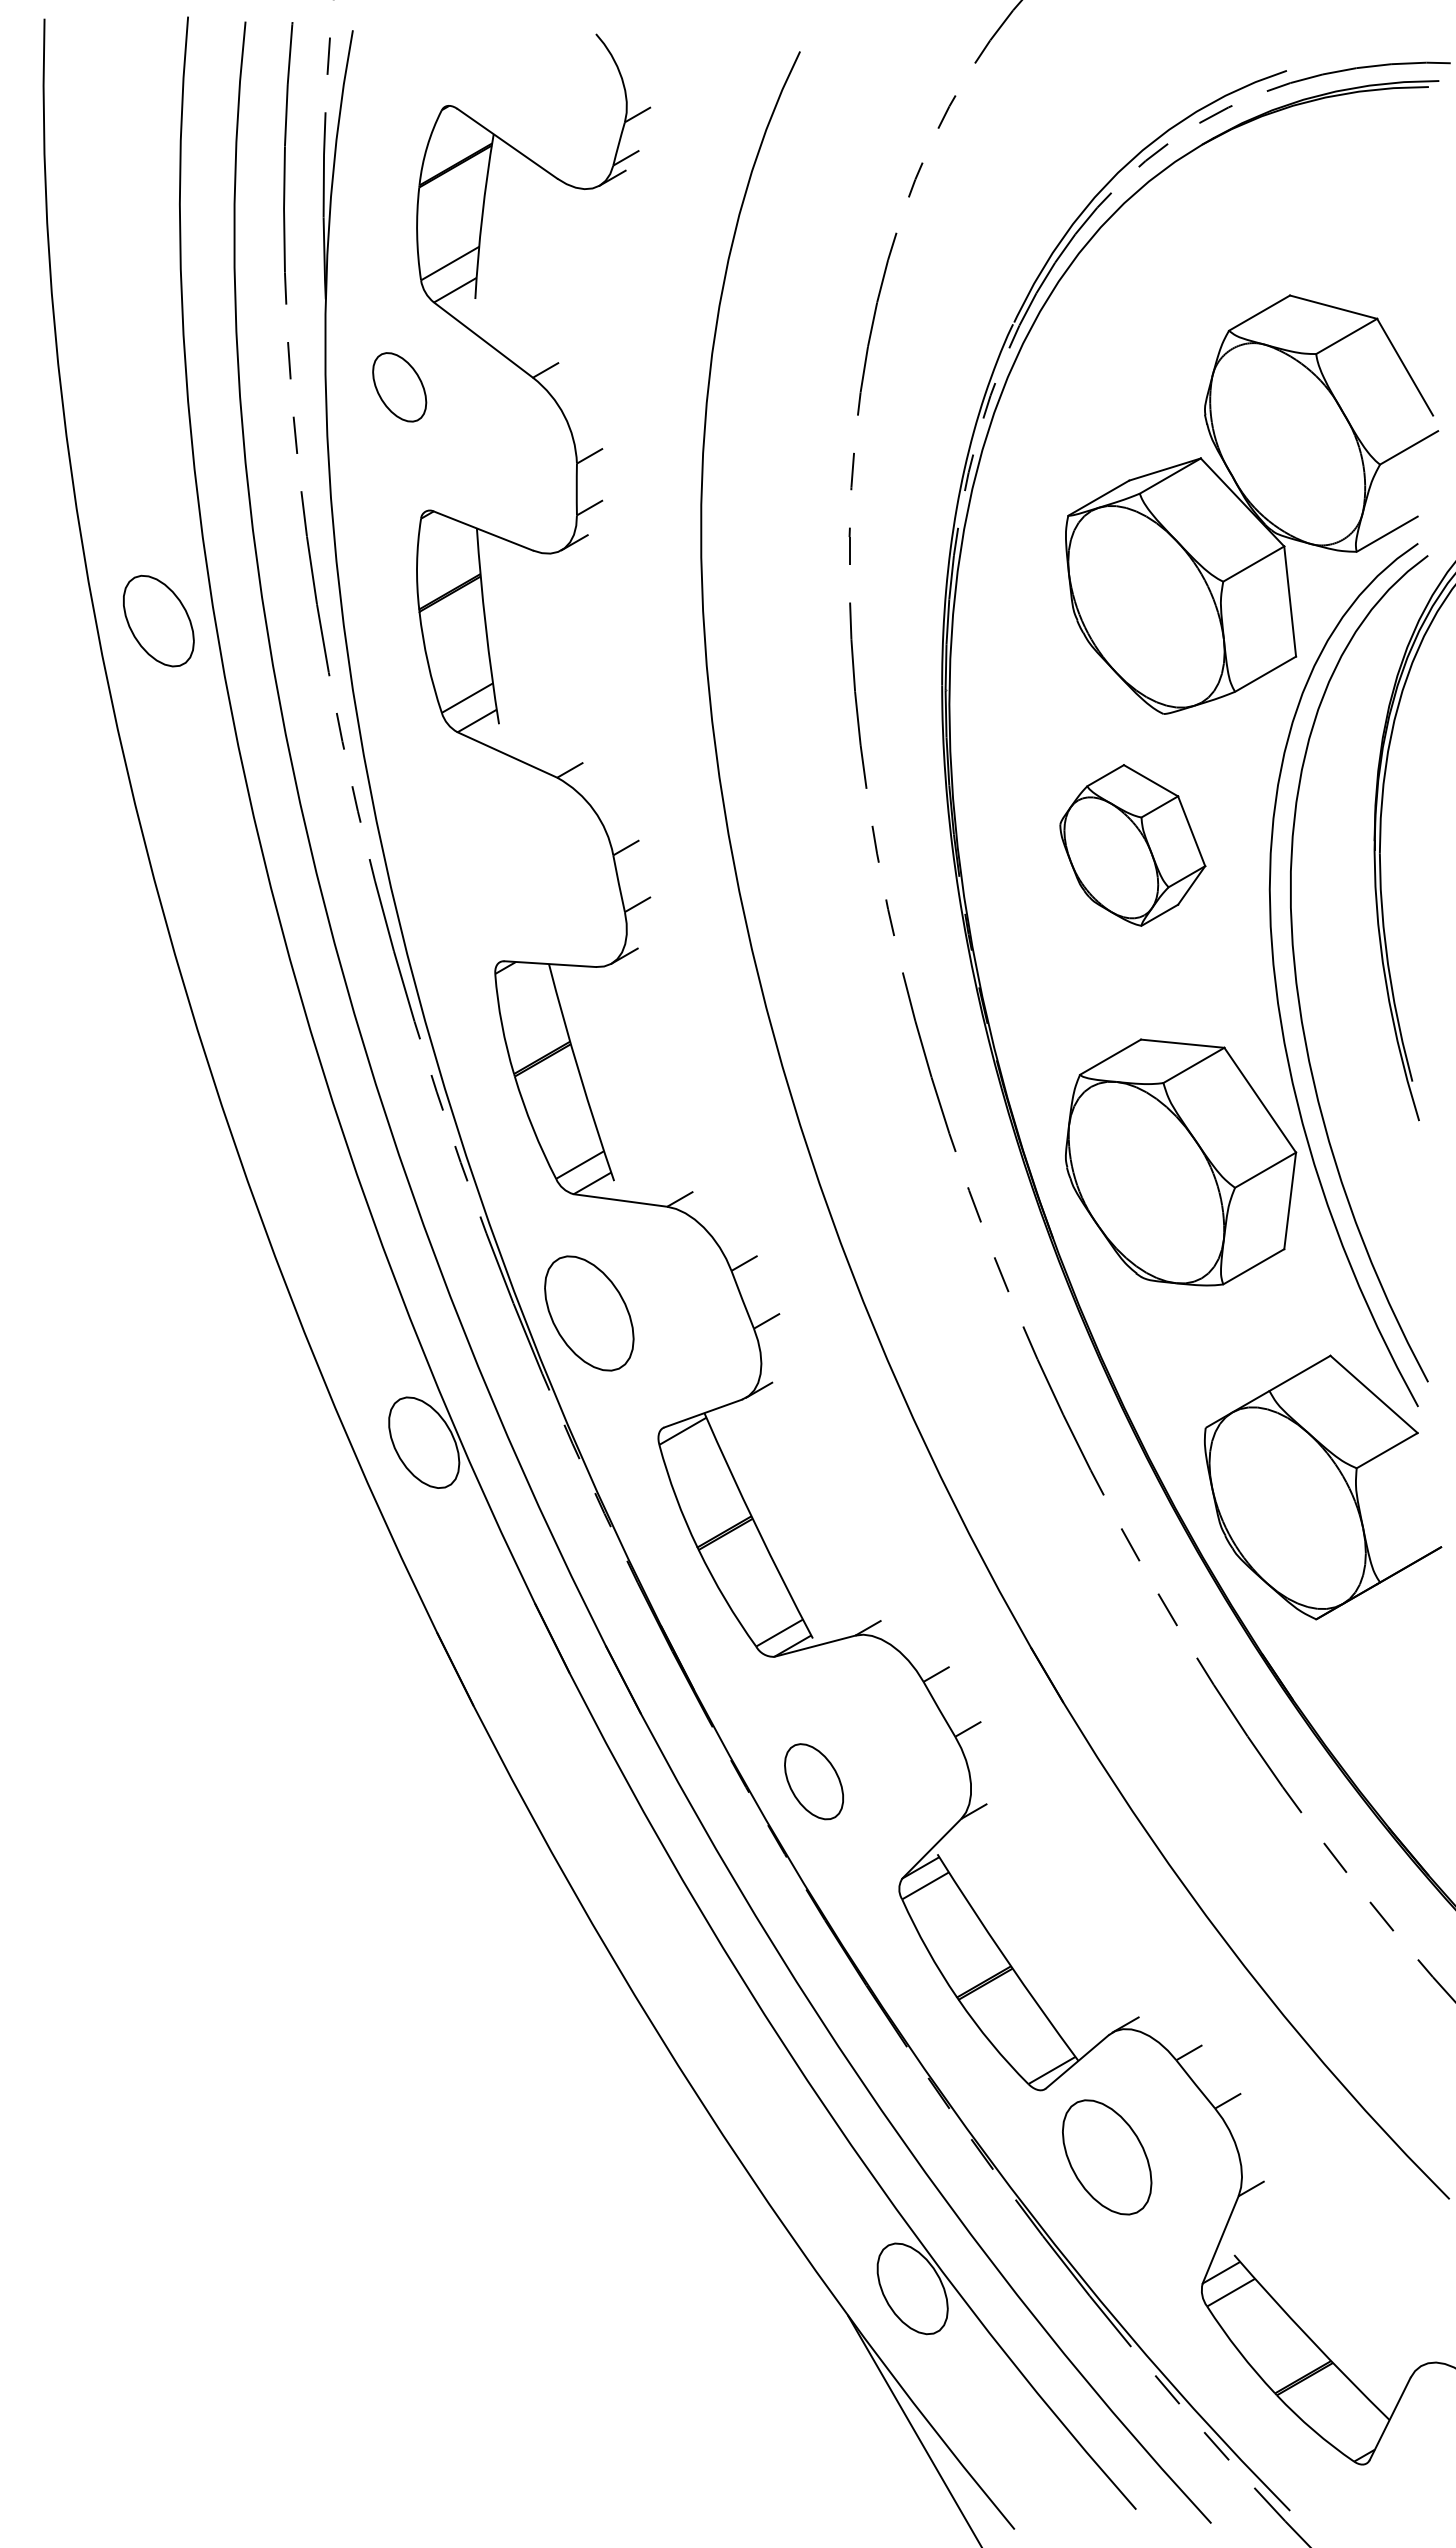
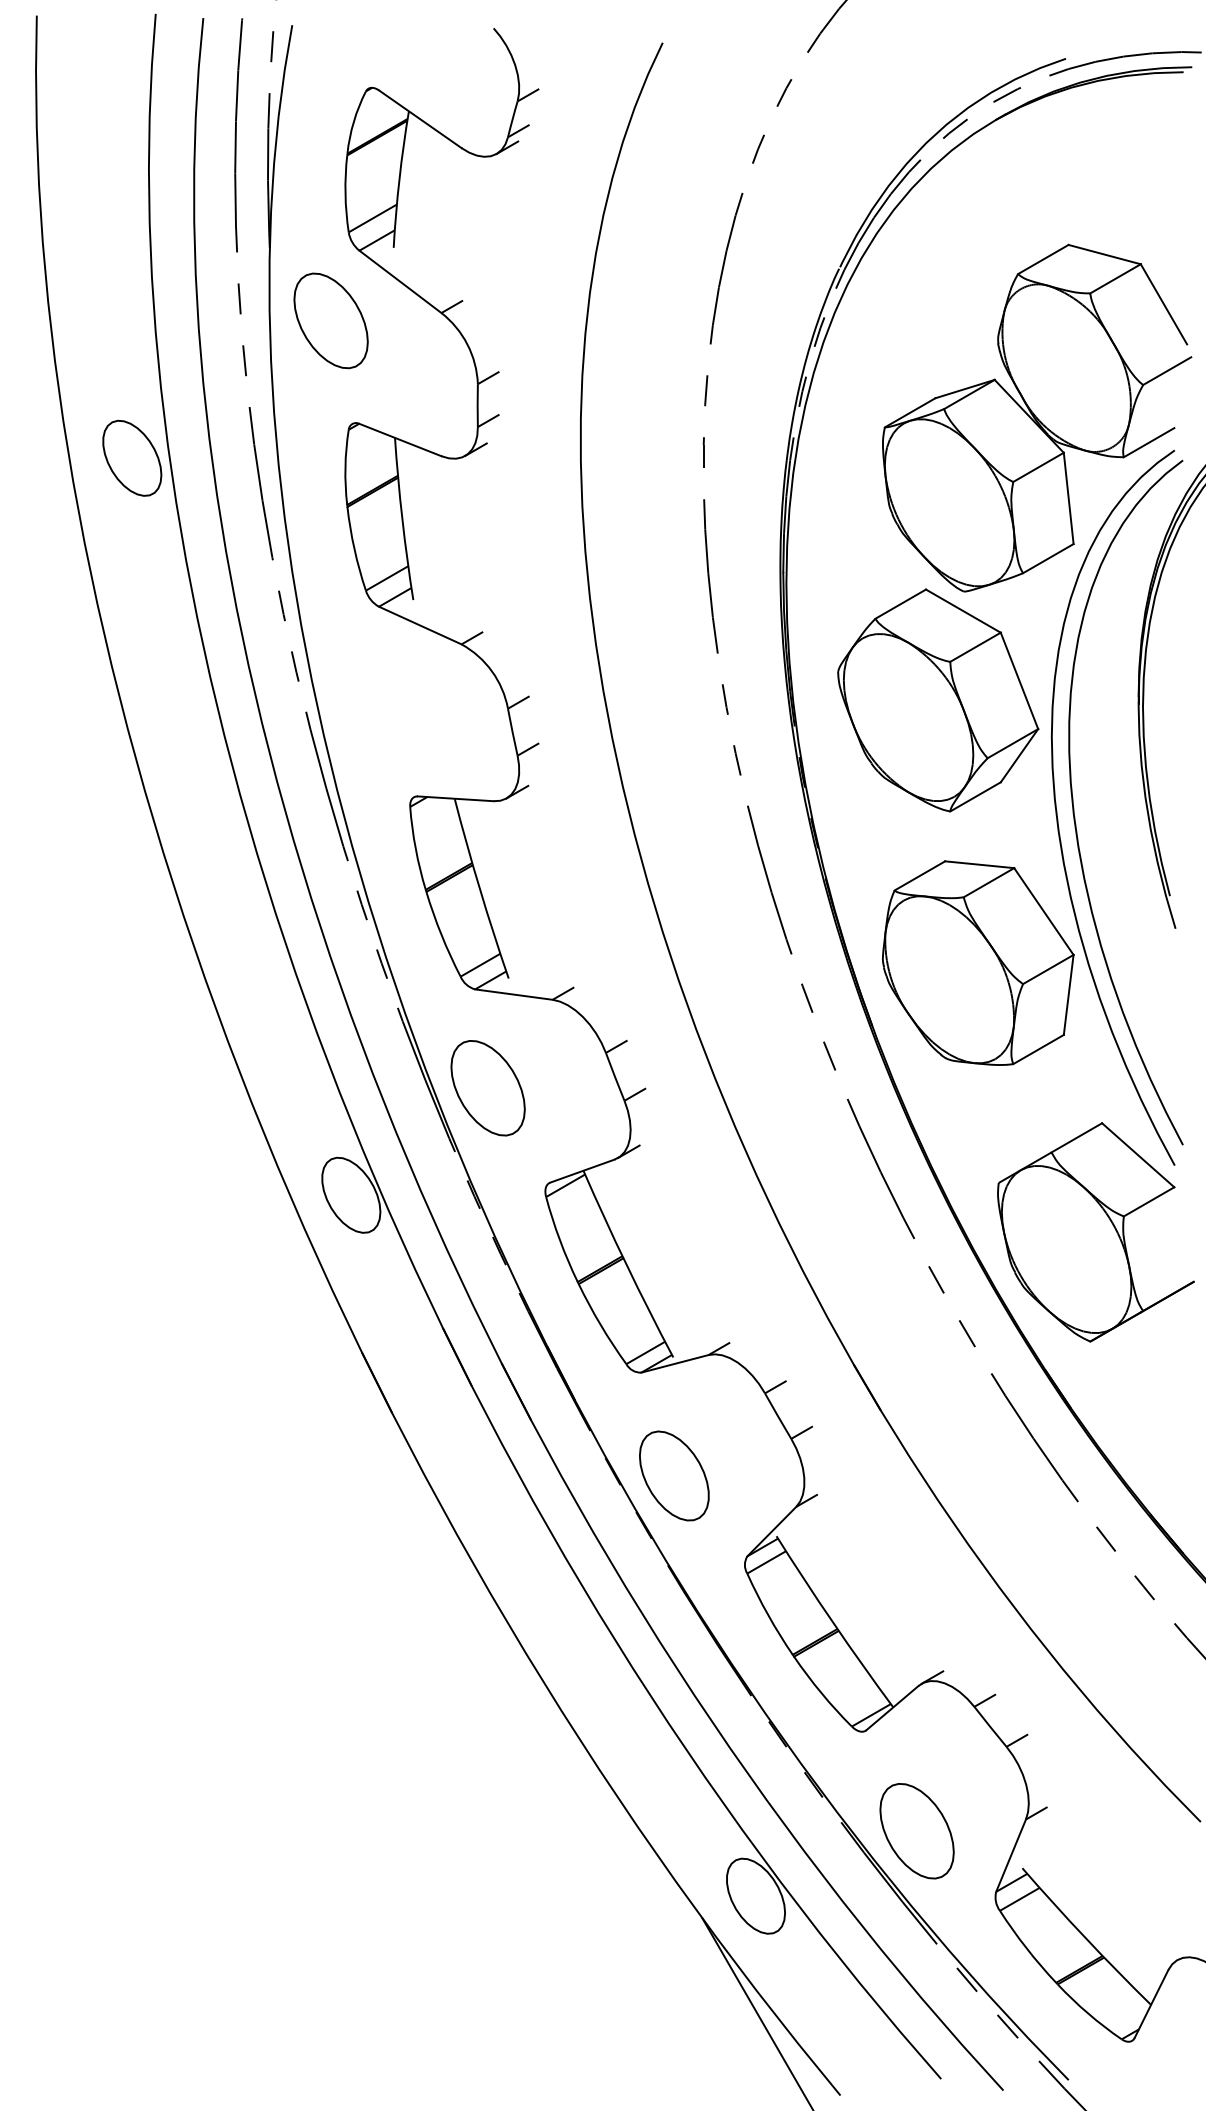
part: (399, 387) -> (330, 321), size x1.67
part: (158, 620) -> (132, 457), moved
part: (1132, 845) -> (938, 700), size x1.67
part: (813, 1781) -> (673, 1475), size x1.43
part: (1107, 2157) -> (917, 1831), moved

